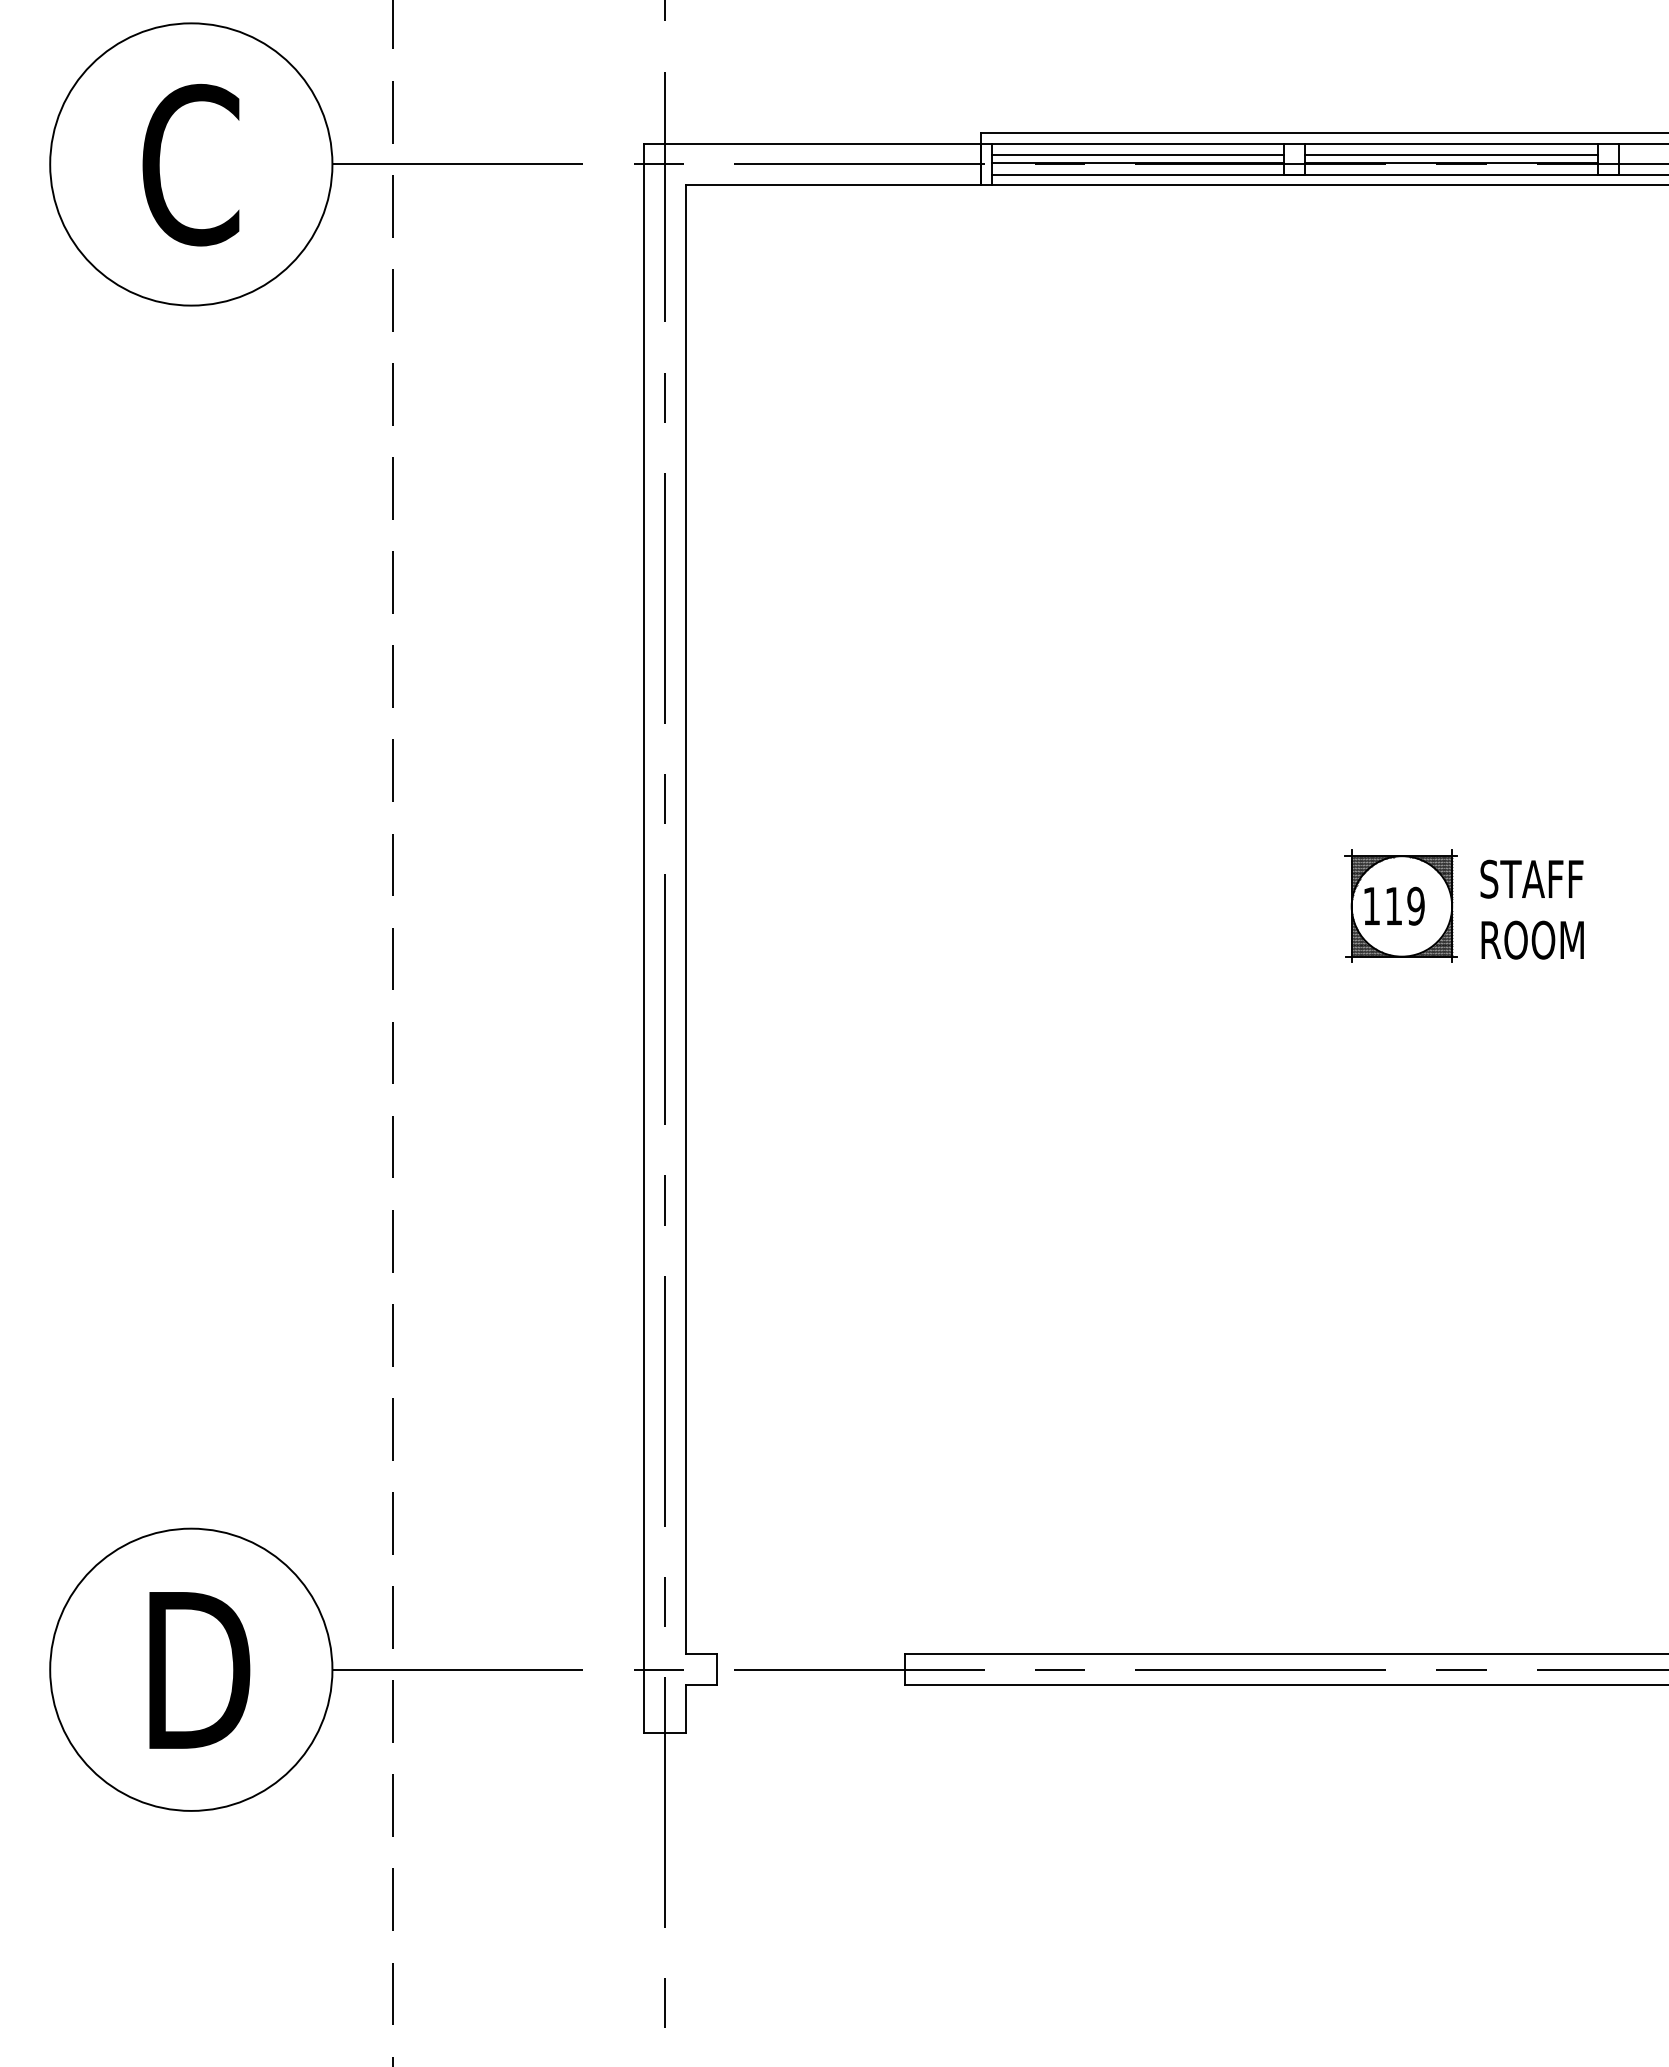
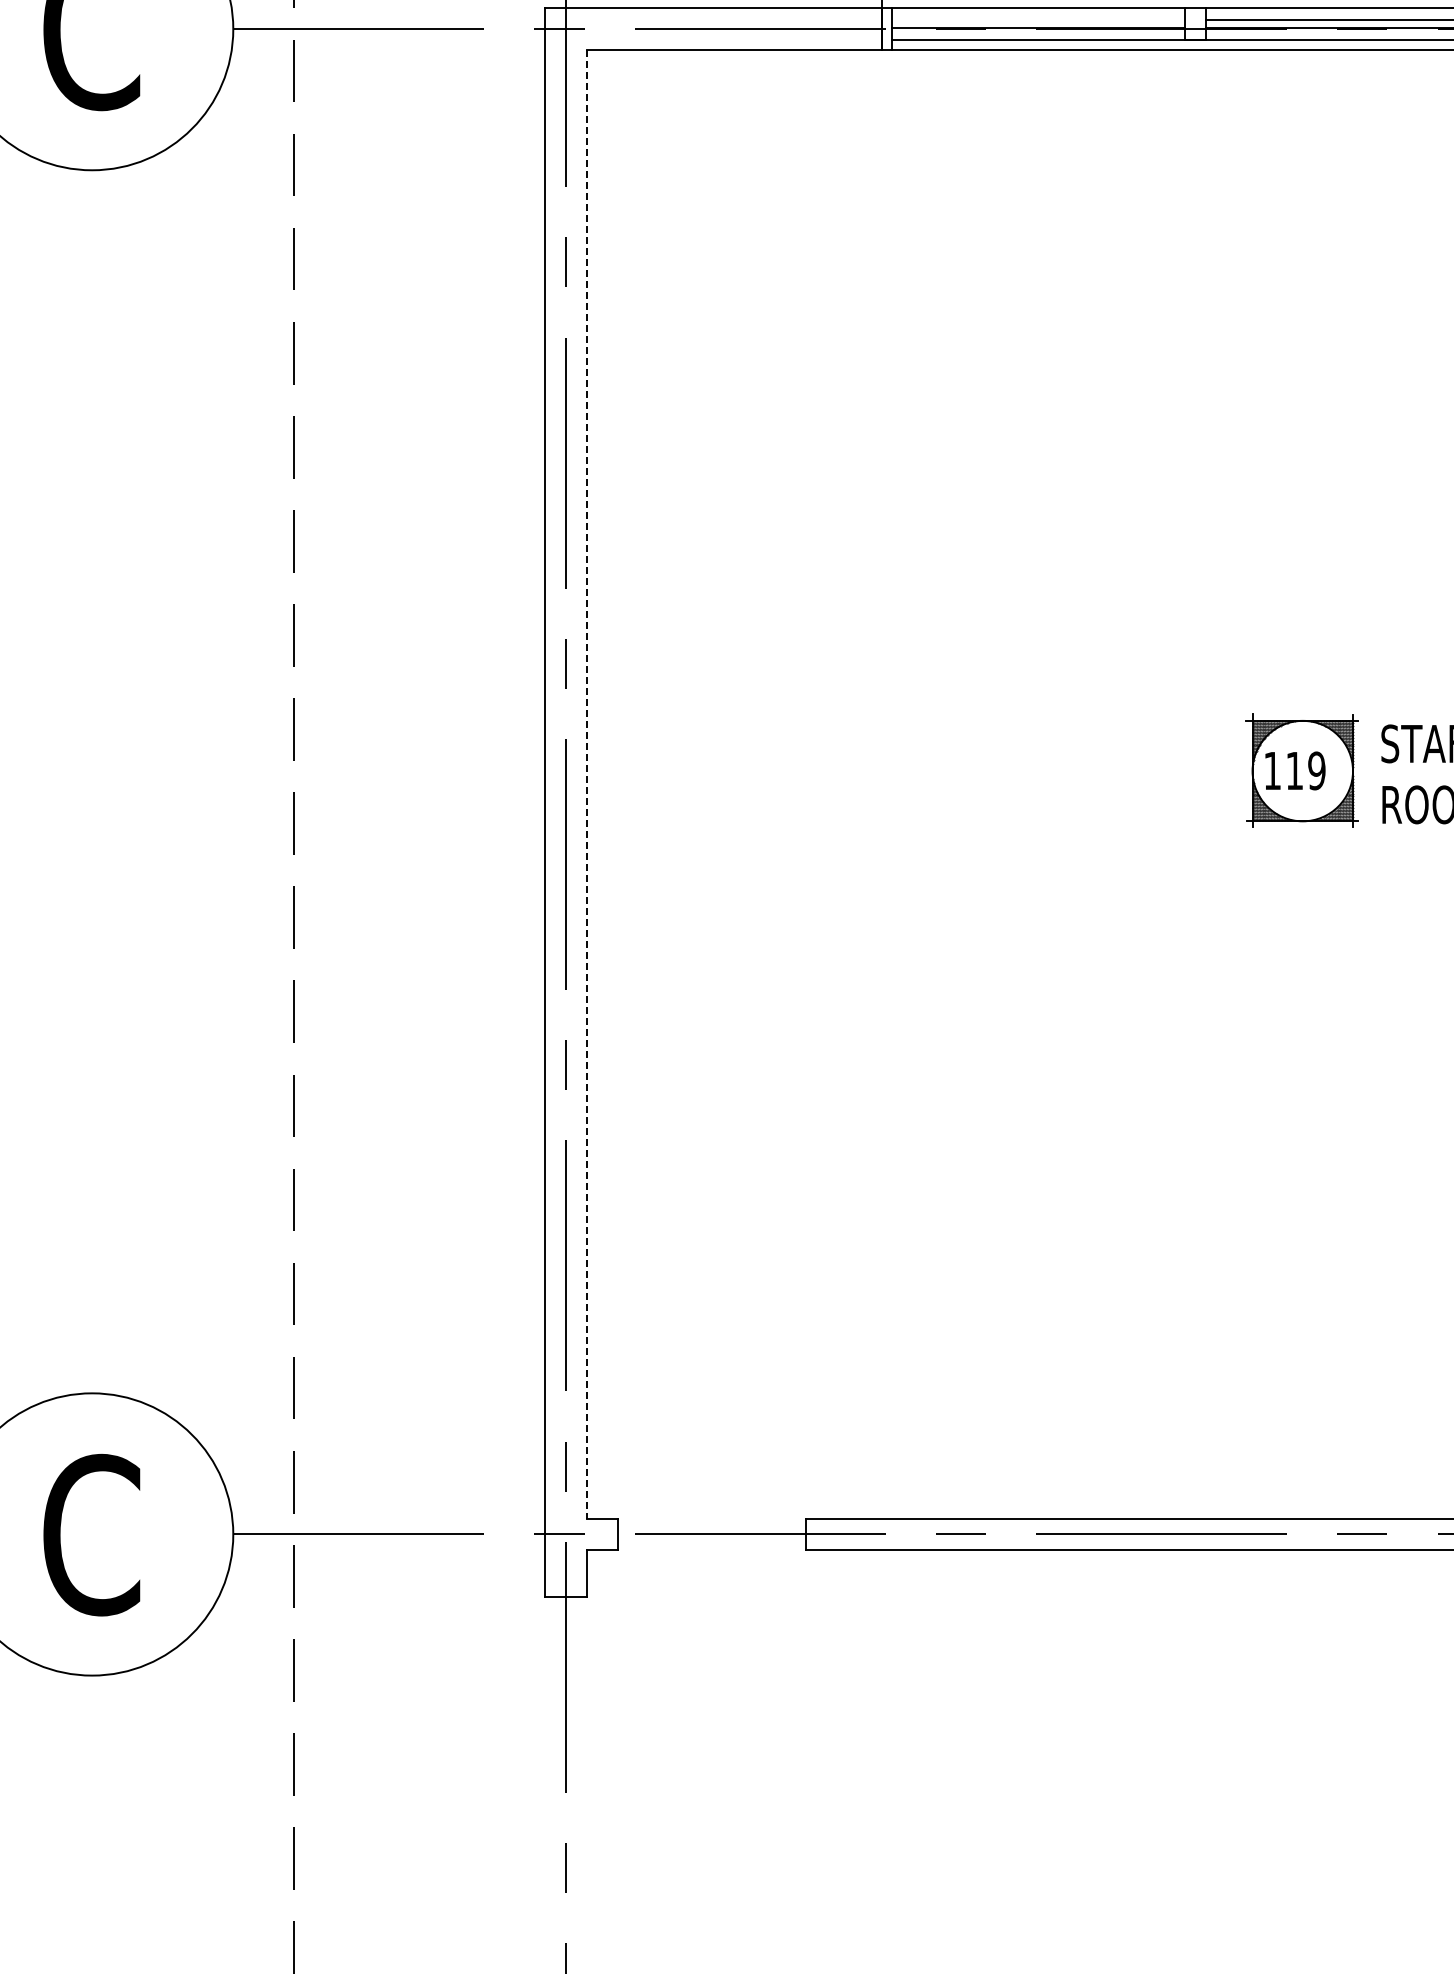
line: (1137, 155) -> (1038, 20), removed
line: (685, 920) -> (586, 785), solid -> dashed
text: (196, 1670) -> (97, 1535), D -> C

